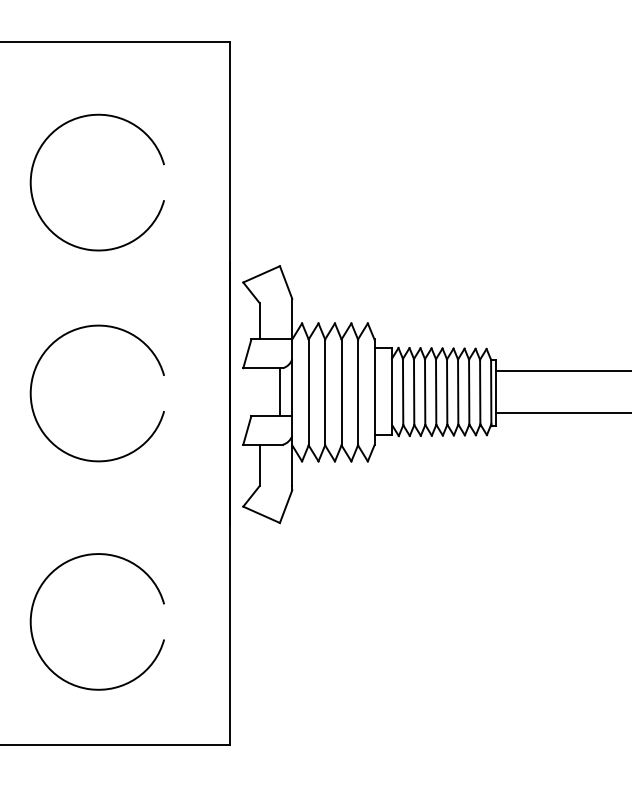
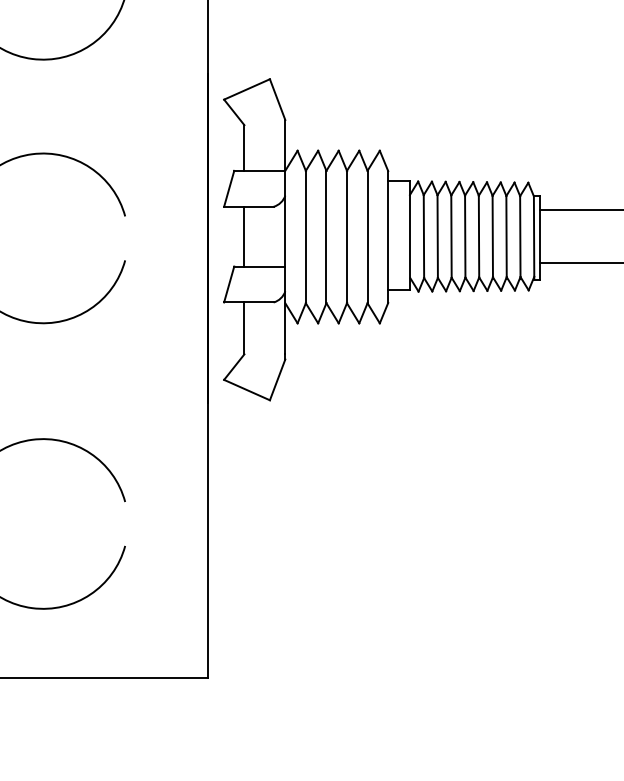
line: (279, 392) -> (244, 237), moved

